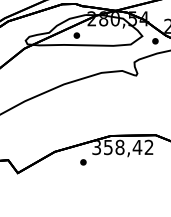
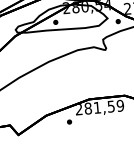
text: (122, 147) -> (99, 107), 358,42 -> 281,59

